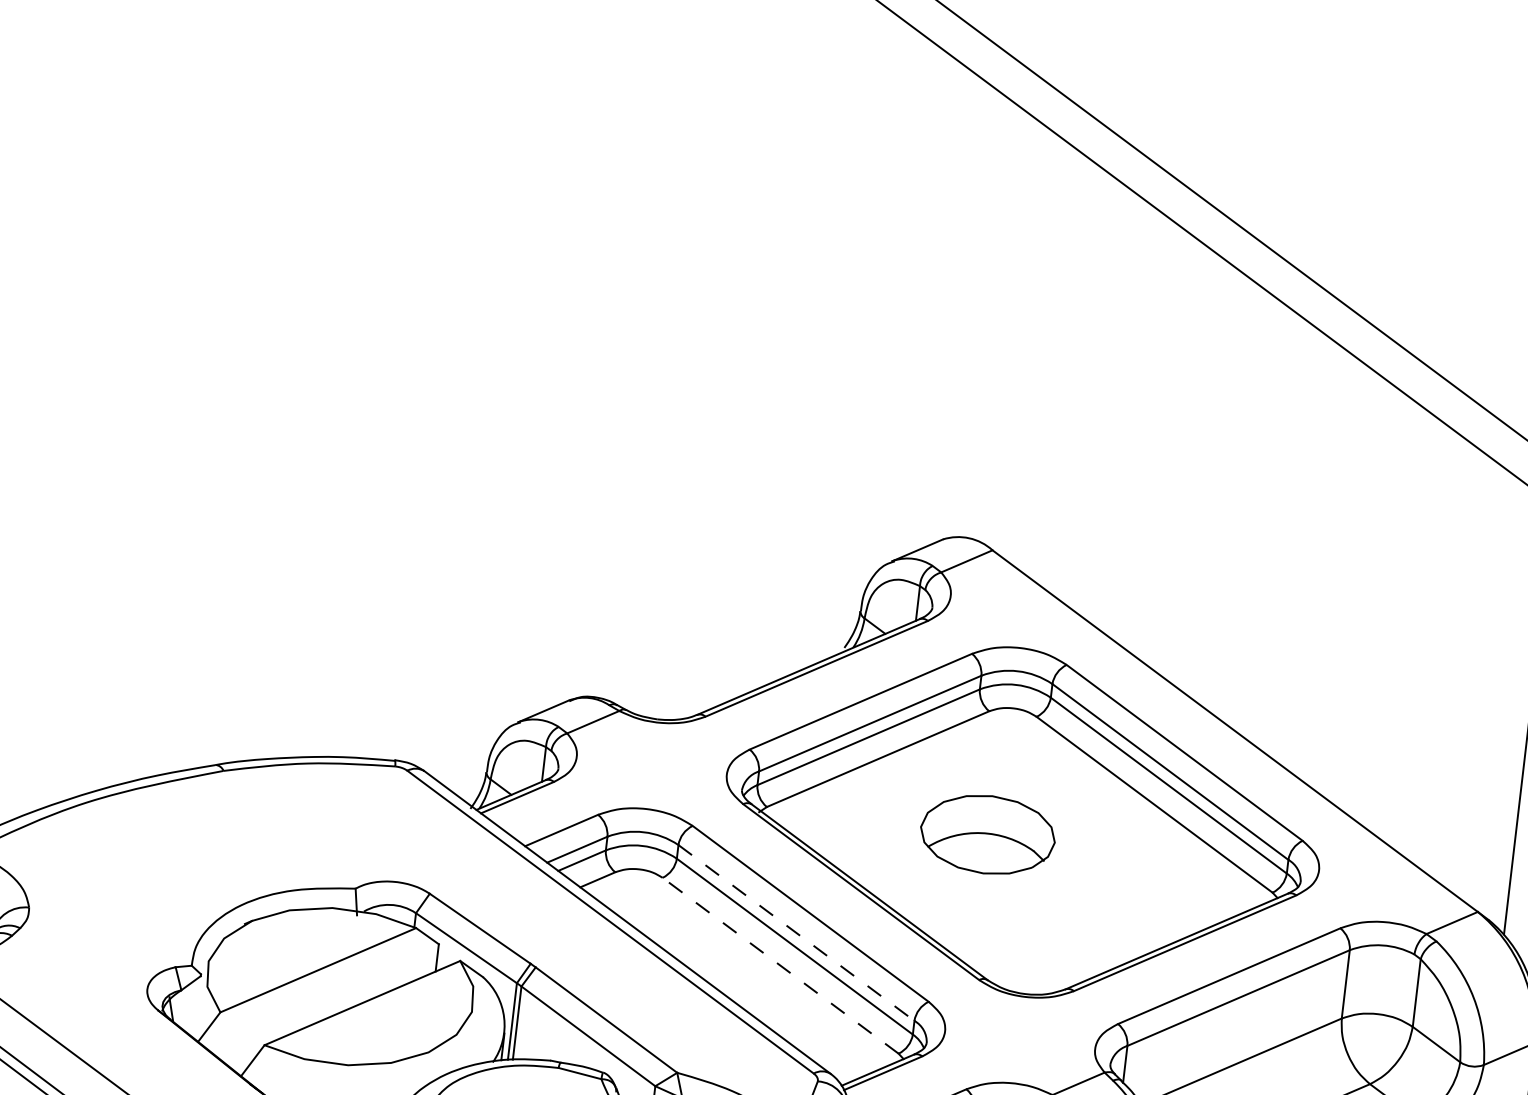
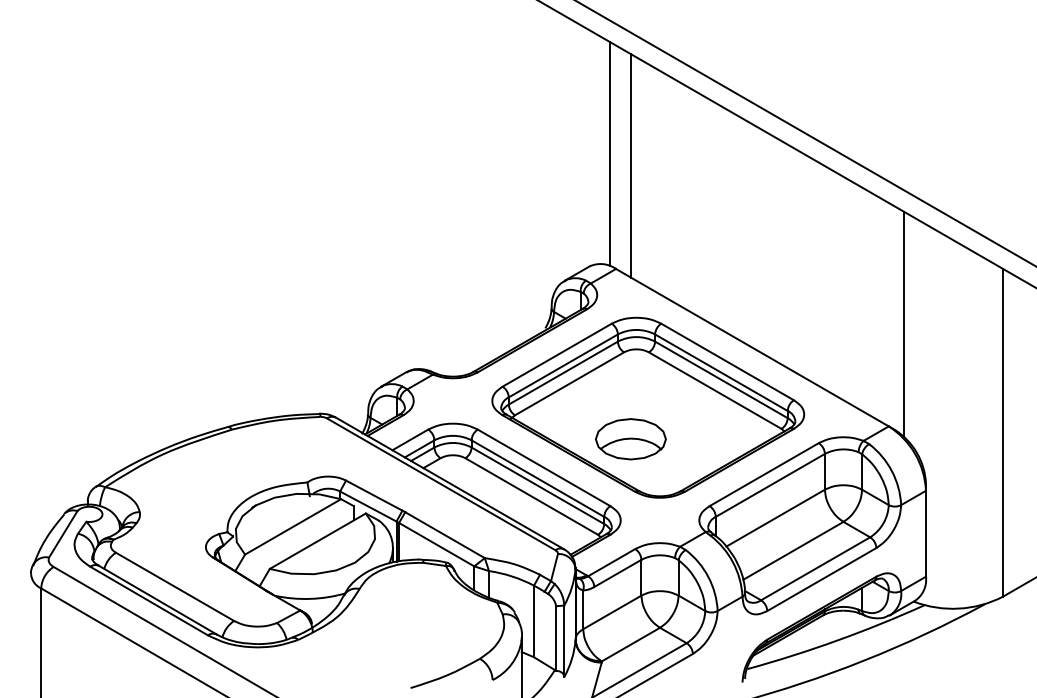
line: (1007, 330) -> (610, 154), added
line: (1043, 356) -> (630, 165), added
part: (987, 835) -> (630, 439), moved
line: (795, 932) -> (537, 478), dashed -> solid
line: (780, 965) -> (531, 496), dashed -> solid

